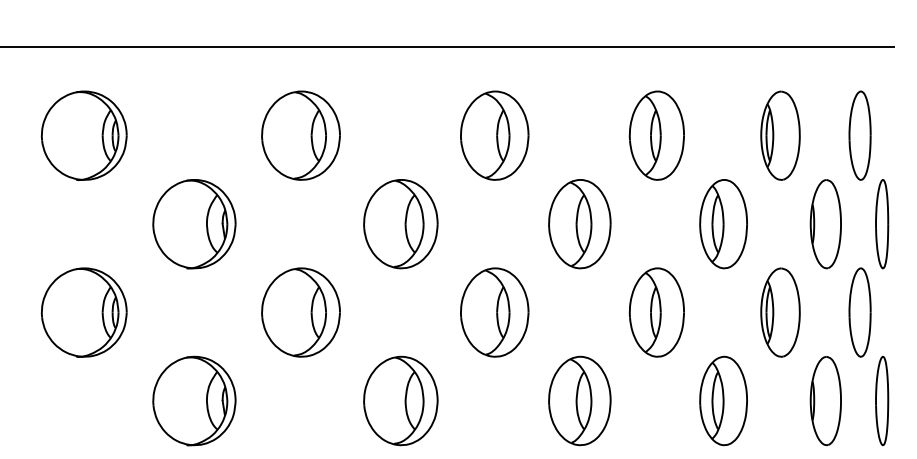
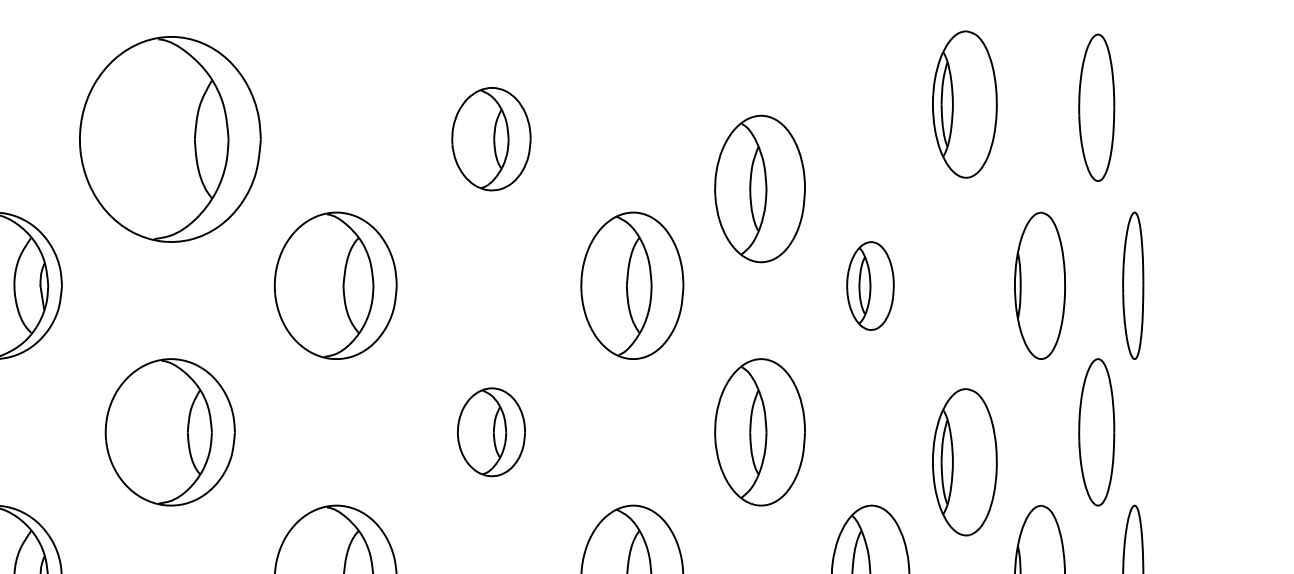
part: (300, 135) -> (169, 138), size x1.4
part: (494, 135) -> (490, 138), size x0.7
part: (656, 135) -> (759, 188), moved
part: (780, 135) -> (964, 104), moved
part: (859, 135) -> (1095, 107), moved
part: (723, 224) -> (870, 286), size x0.6
part: (494, 312) -> (490, 432), size x0.6
part: (780, 312) -> (964, 462), moved

